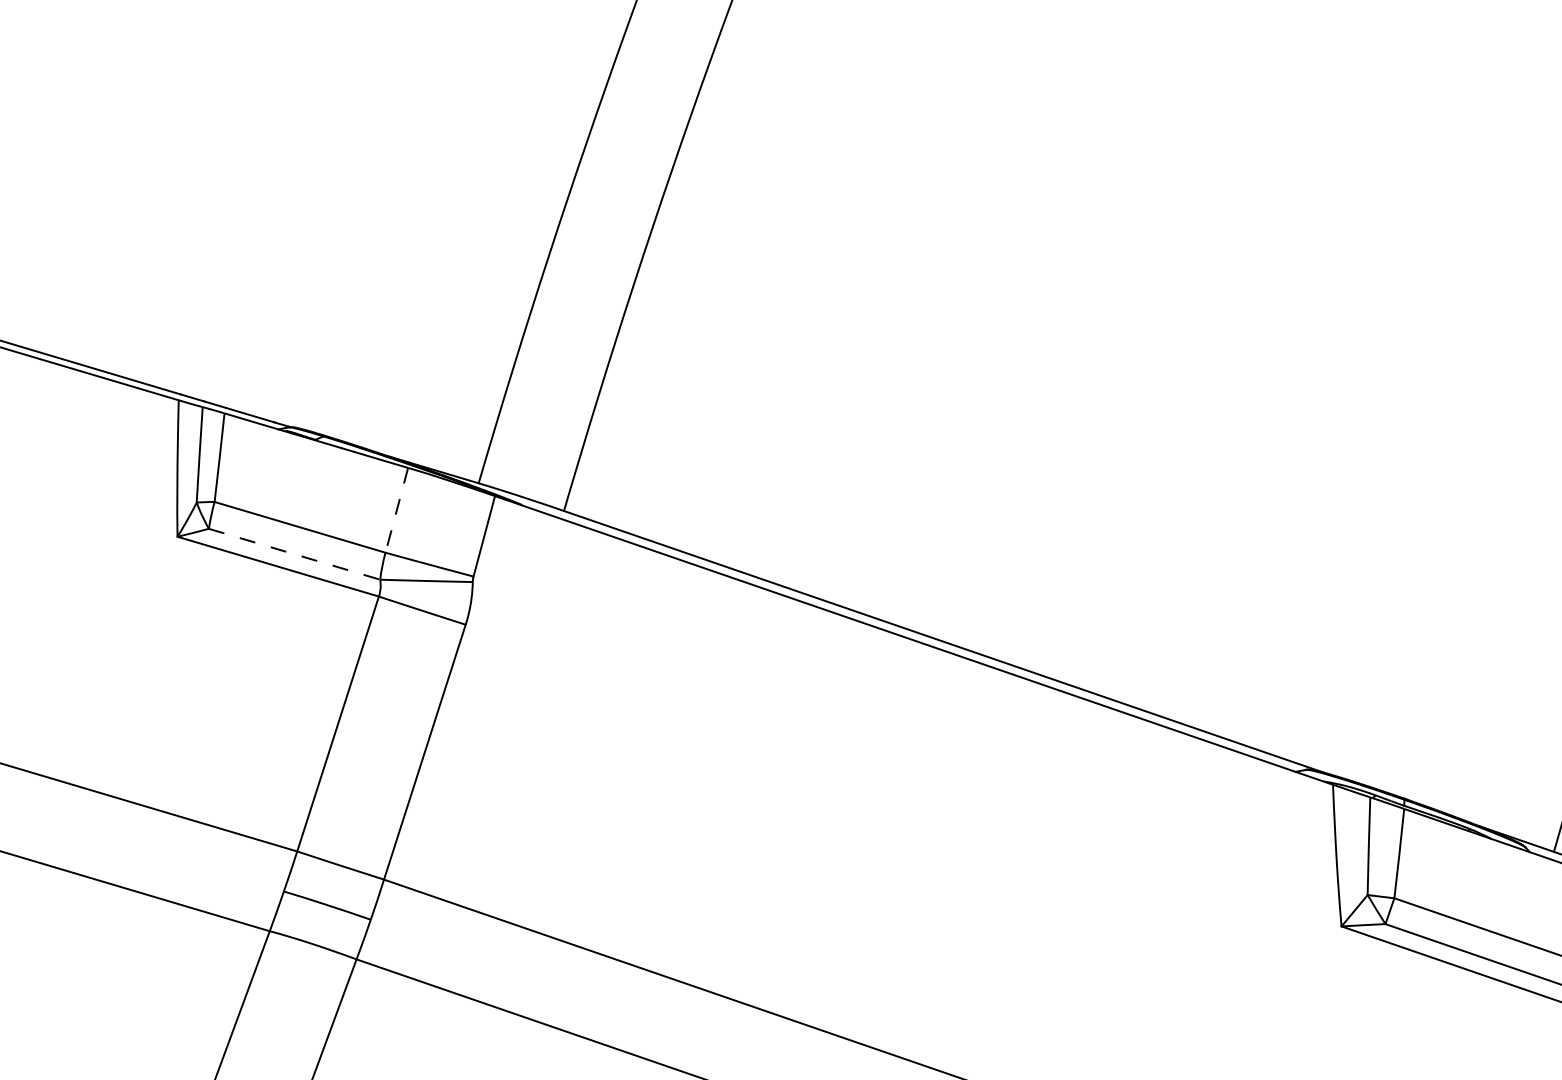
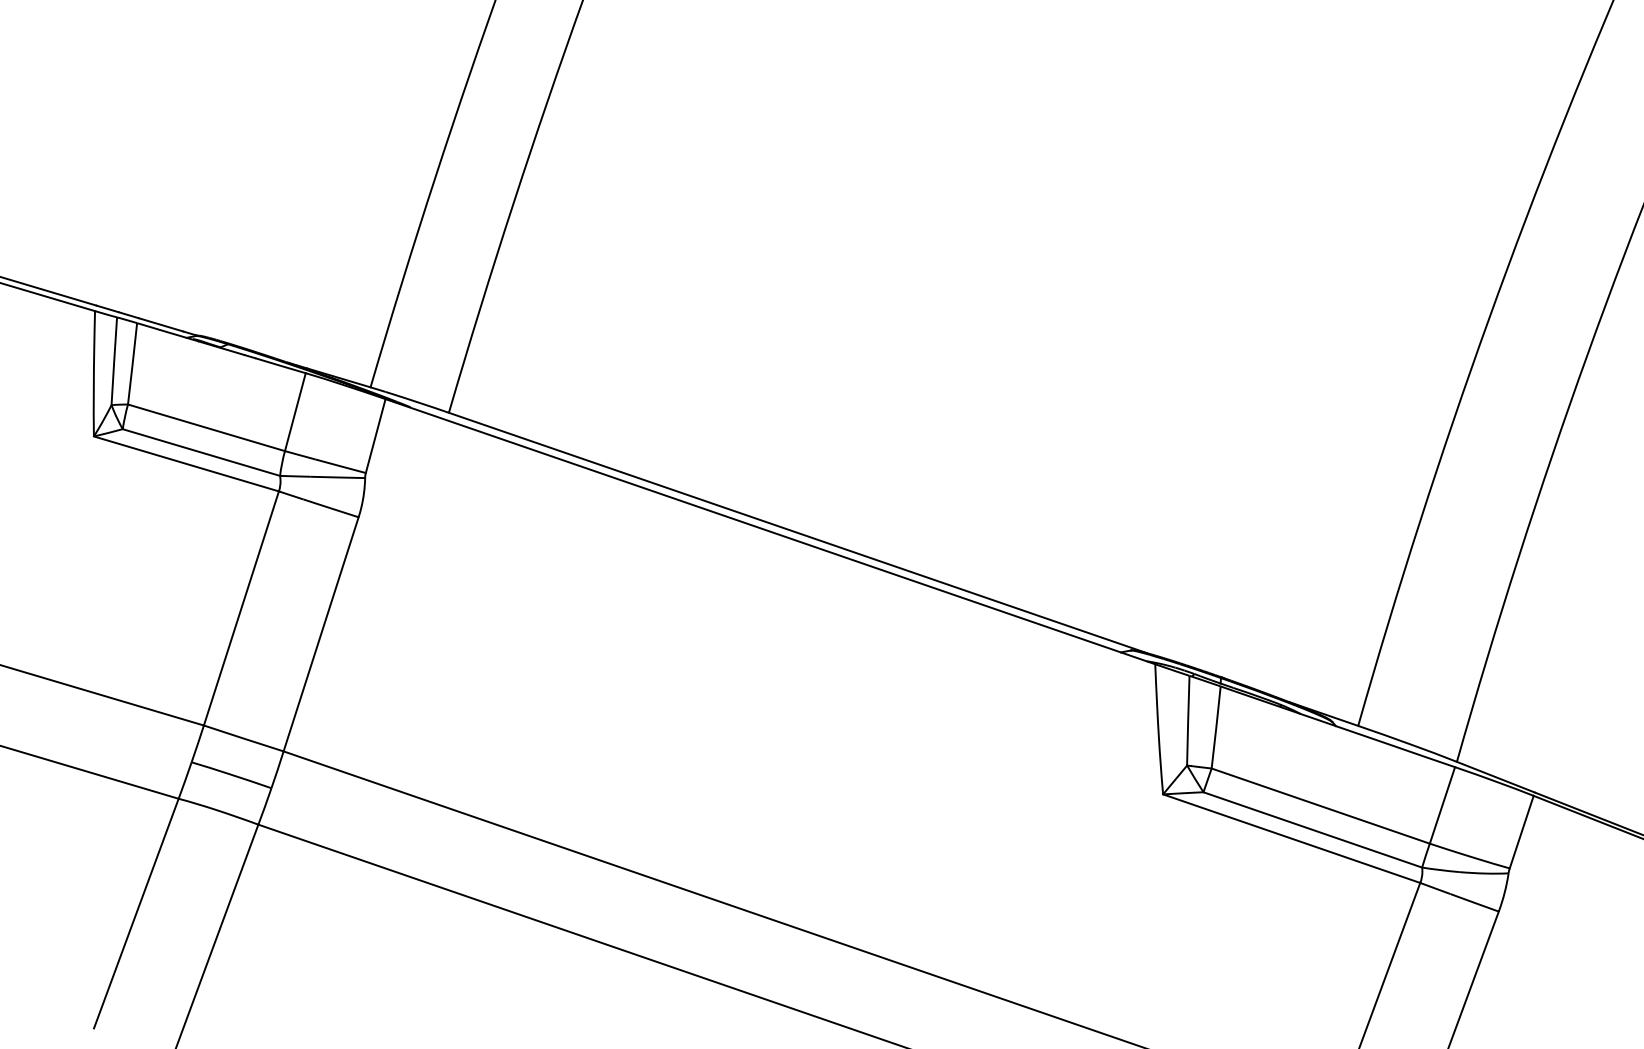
line: (396, 510) -> (295, 412), dashed -> solid
line: (294, 554) -> (201, 452), dashed -> solid

